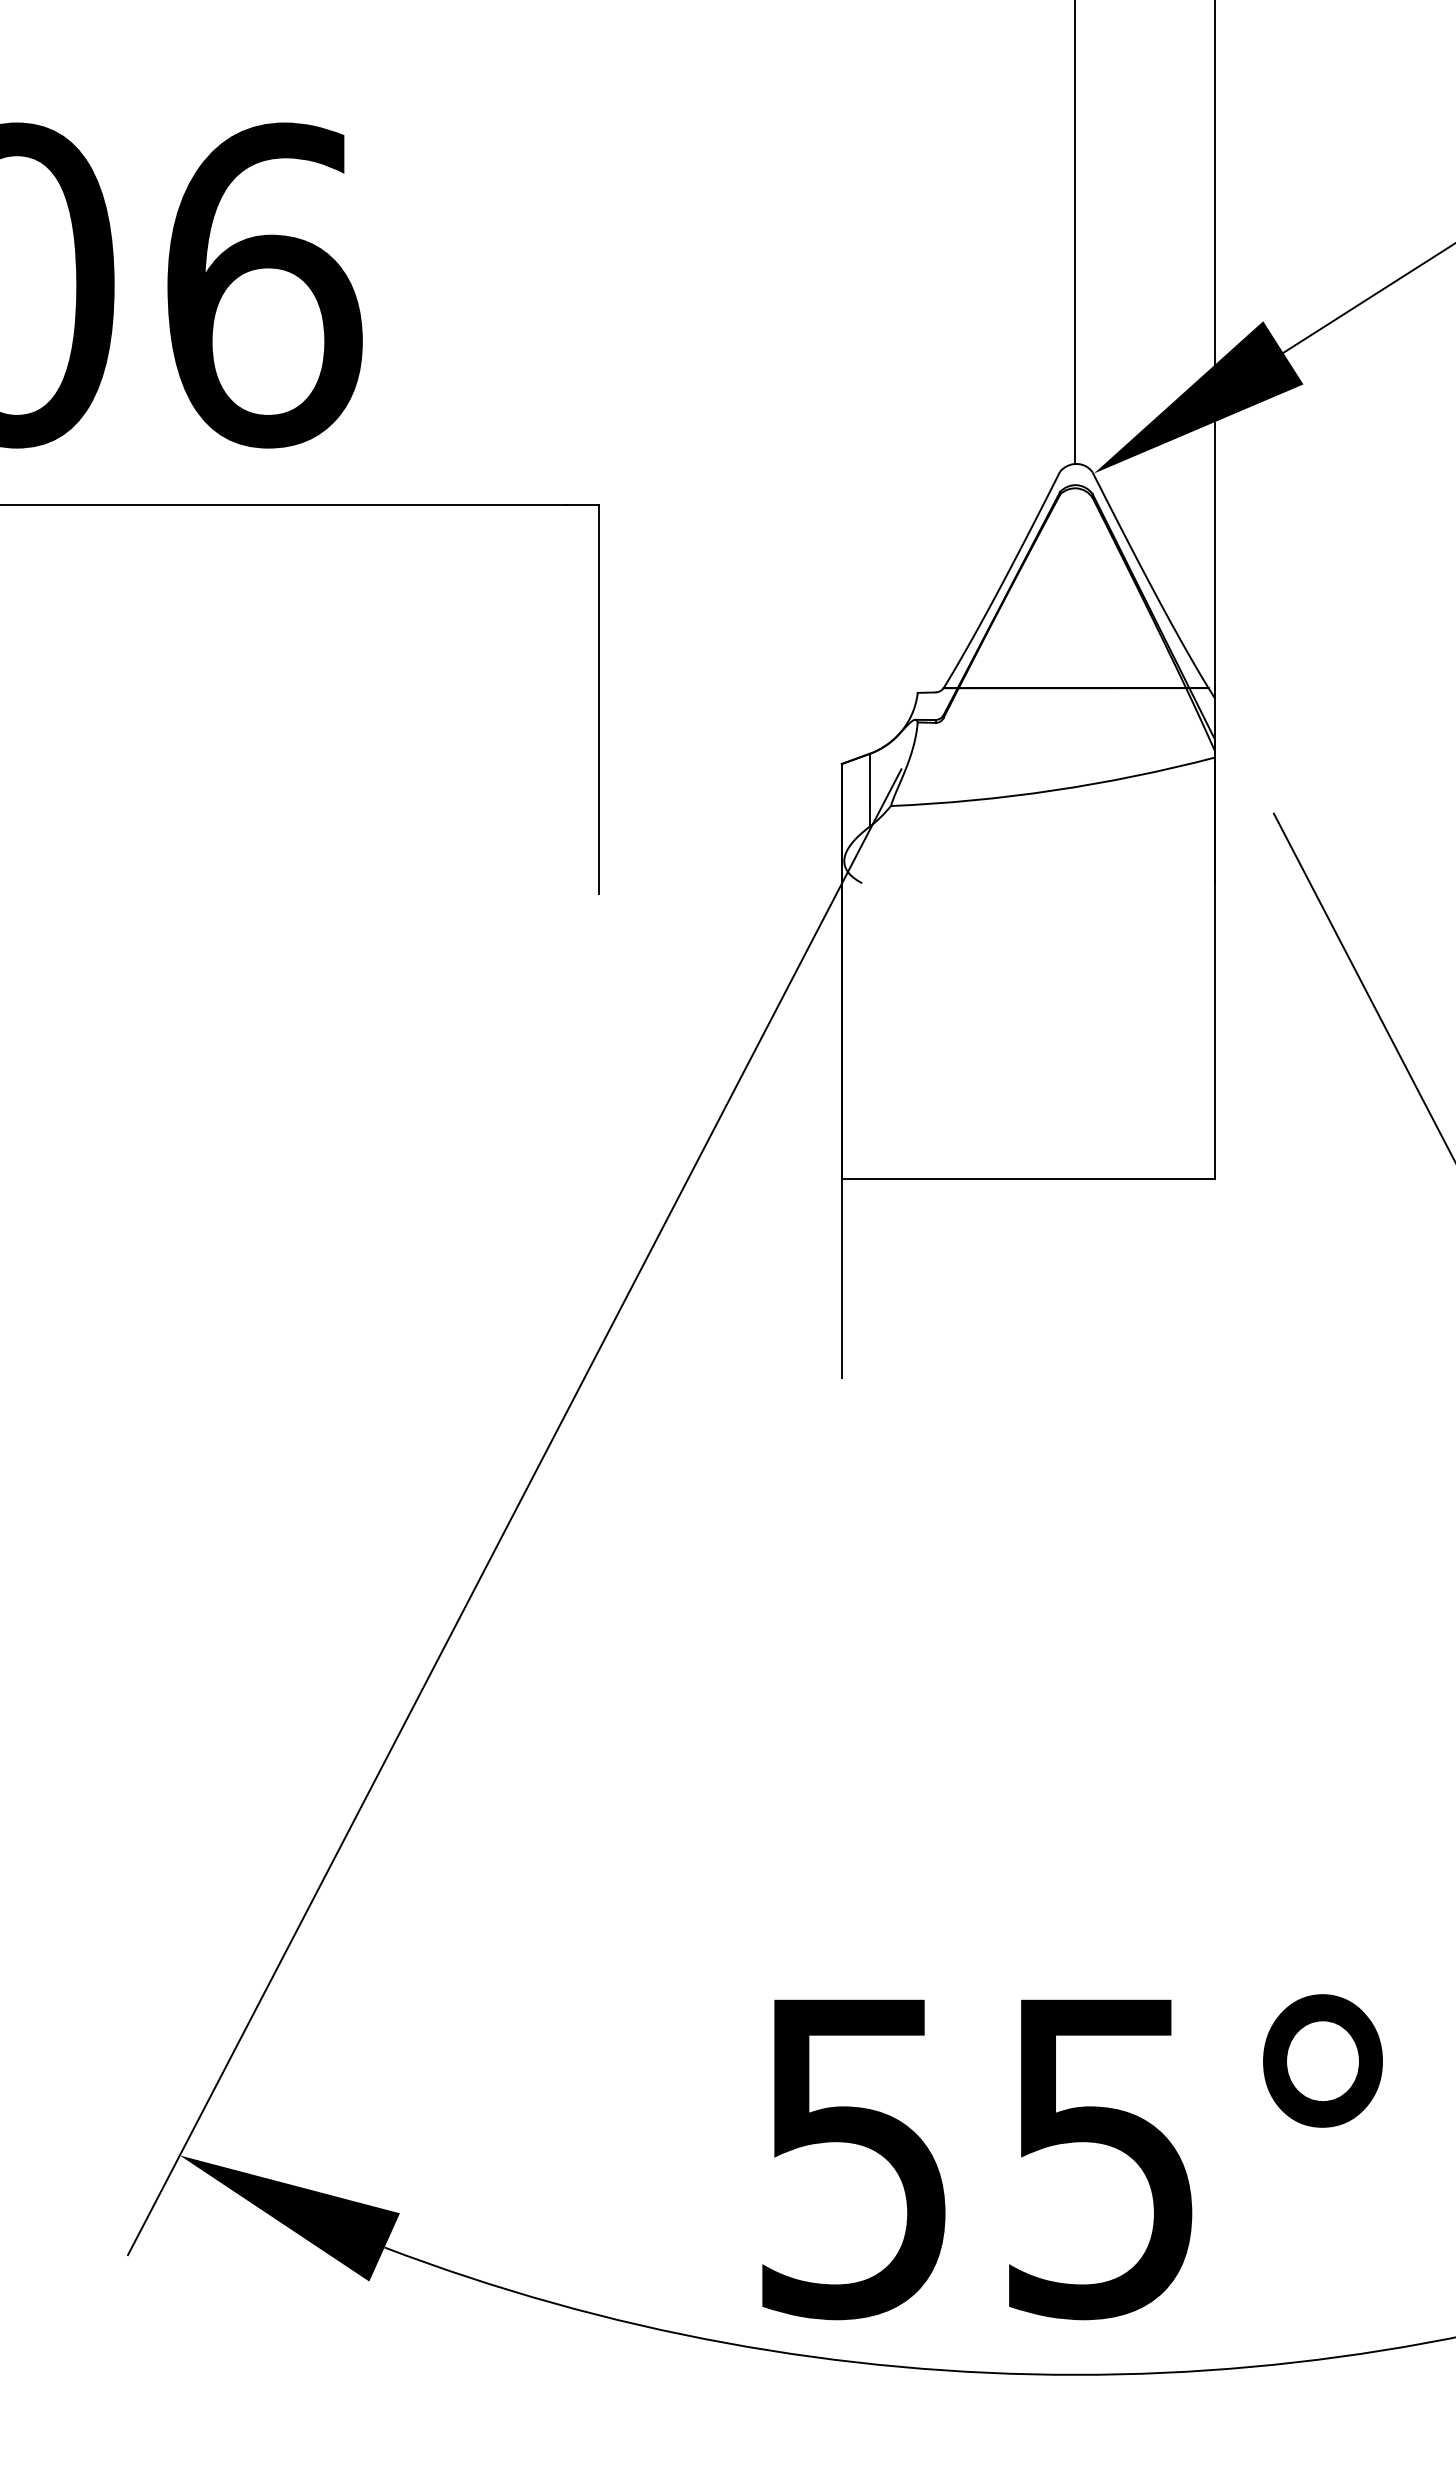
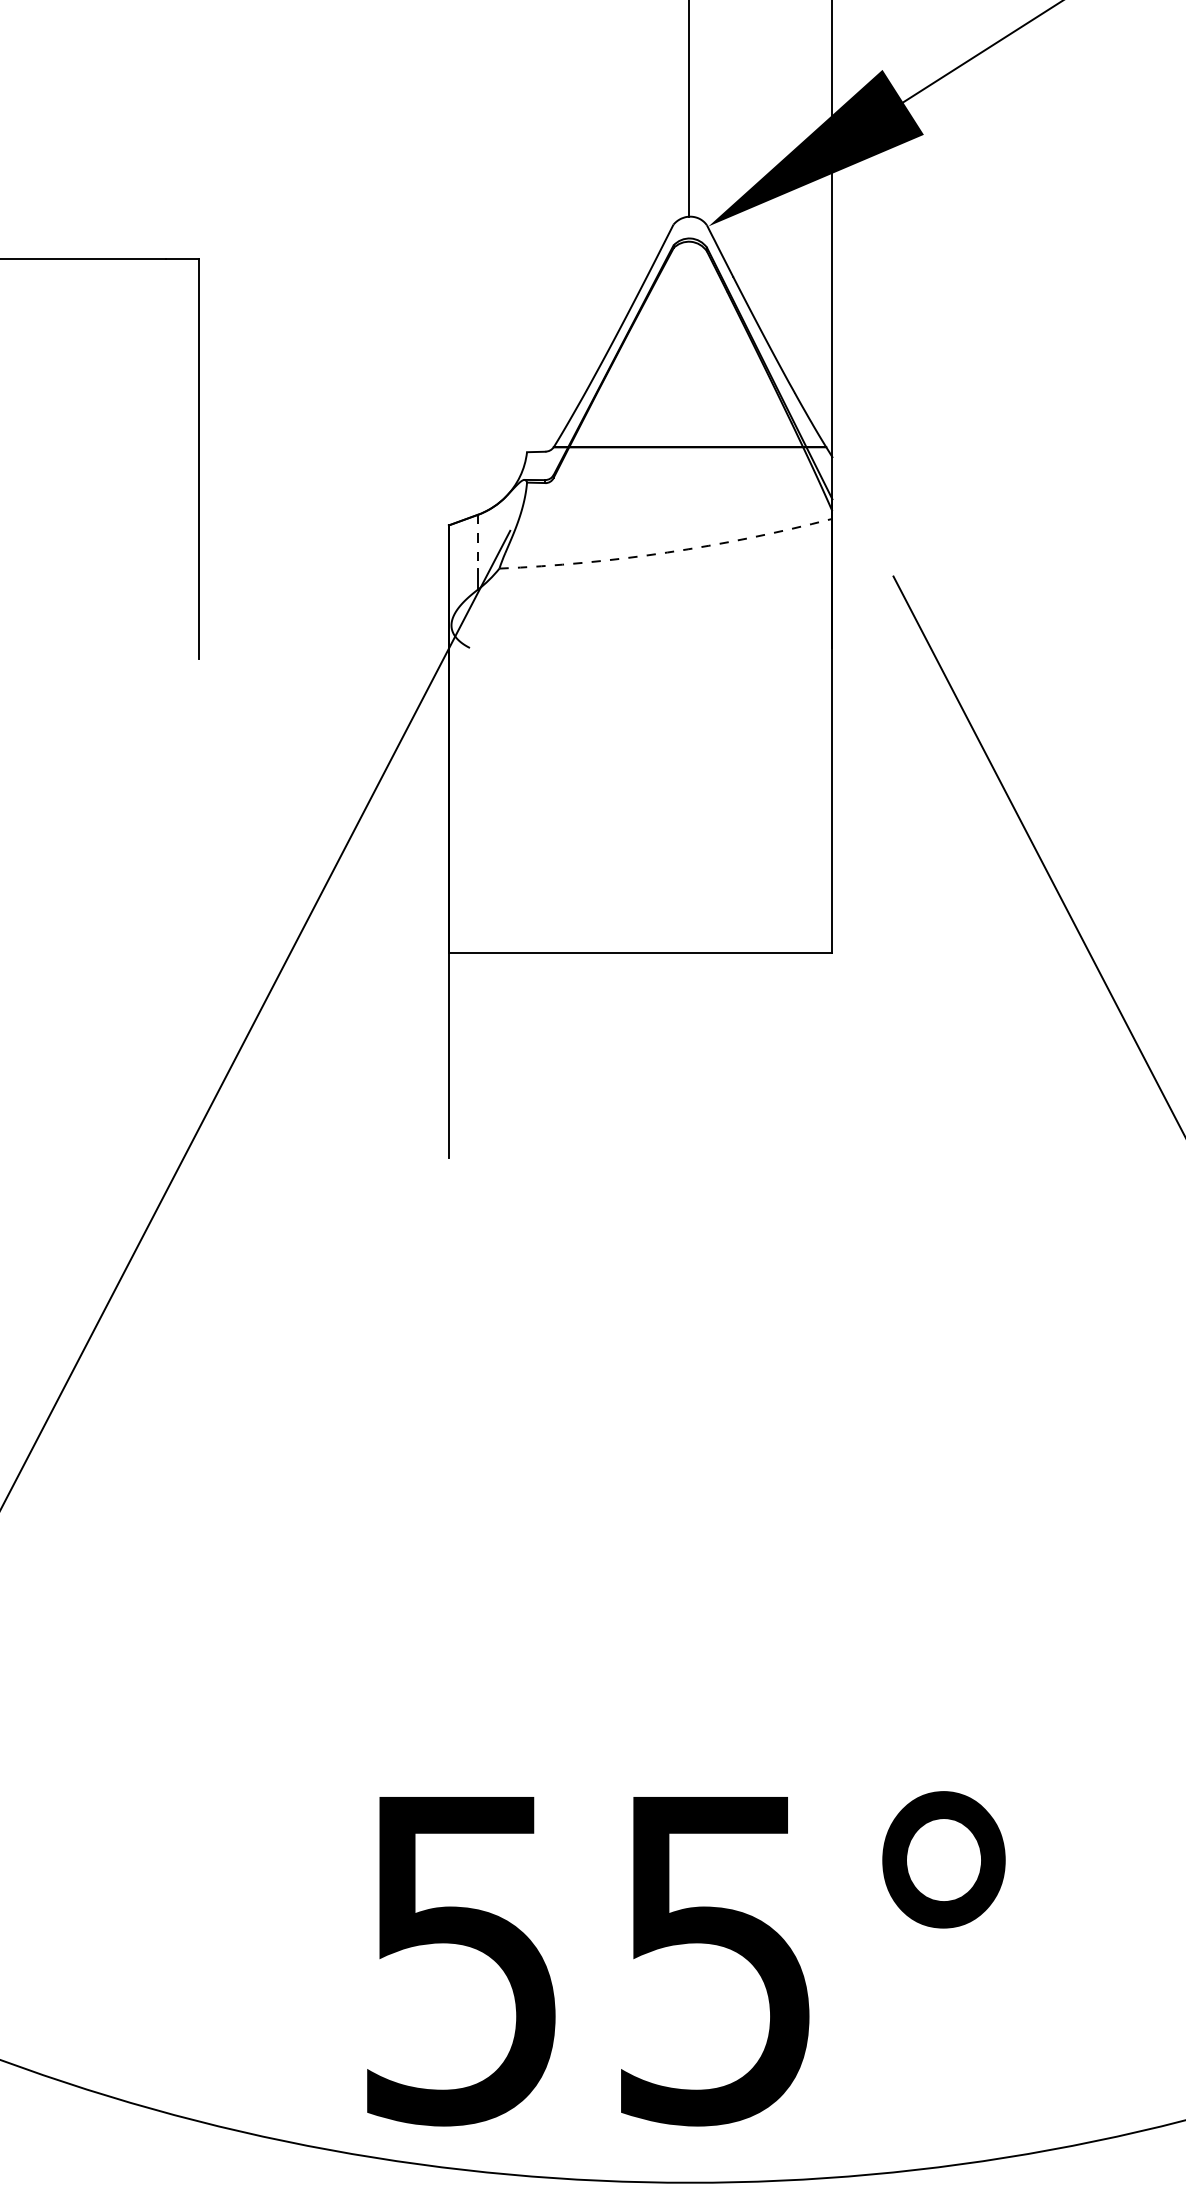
line: (869, 780) -> (477, 542), solid -> dashed
arc: (1054, 790) -> (667, 552), solid -> dashed

